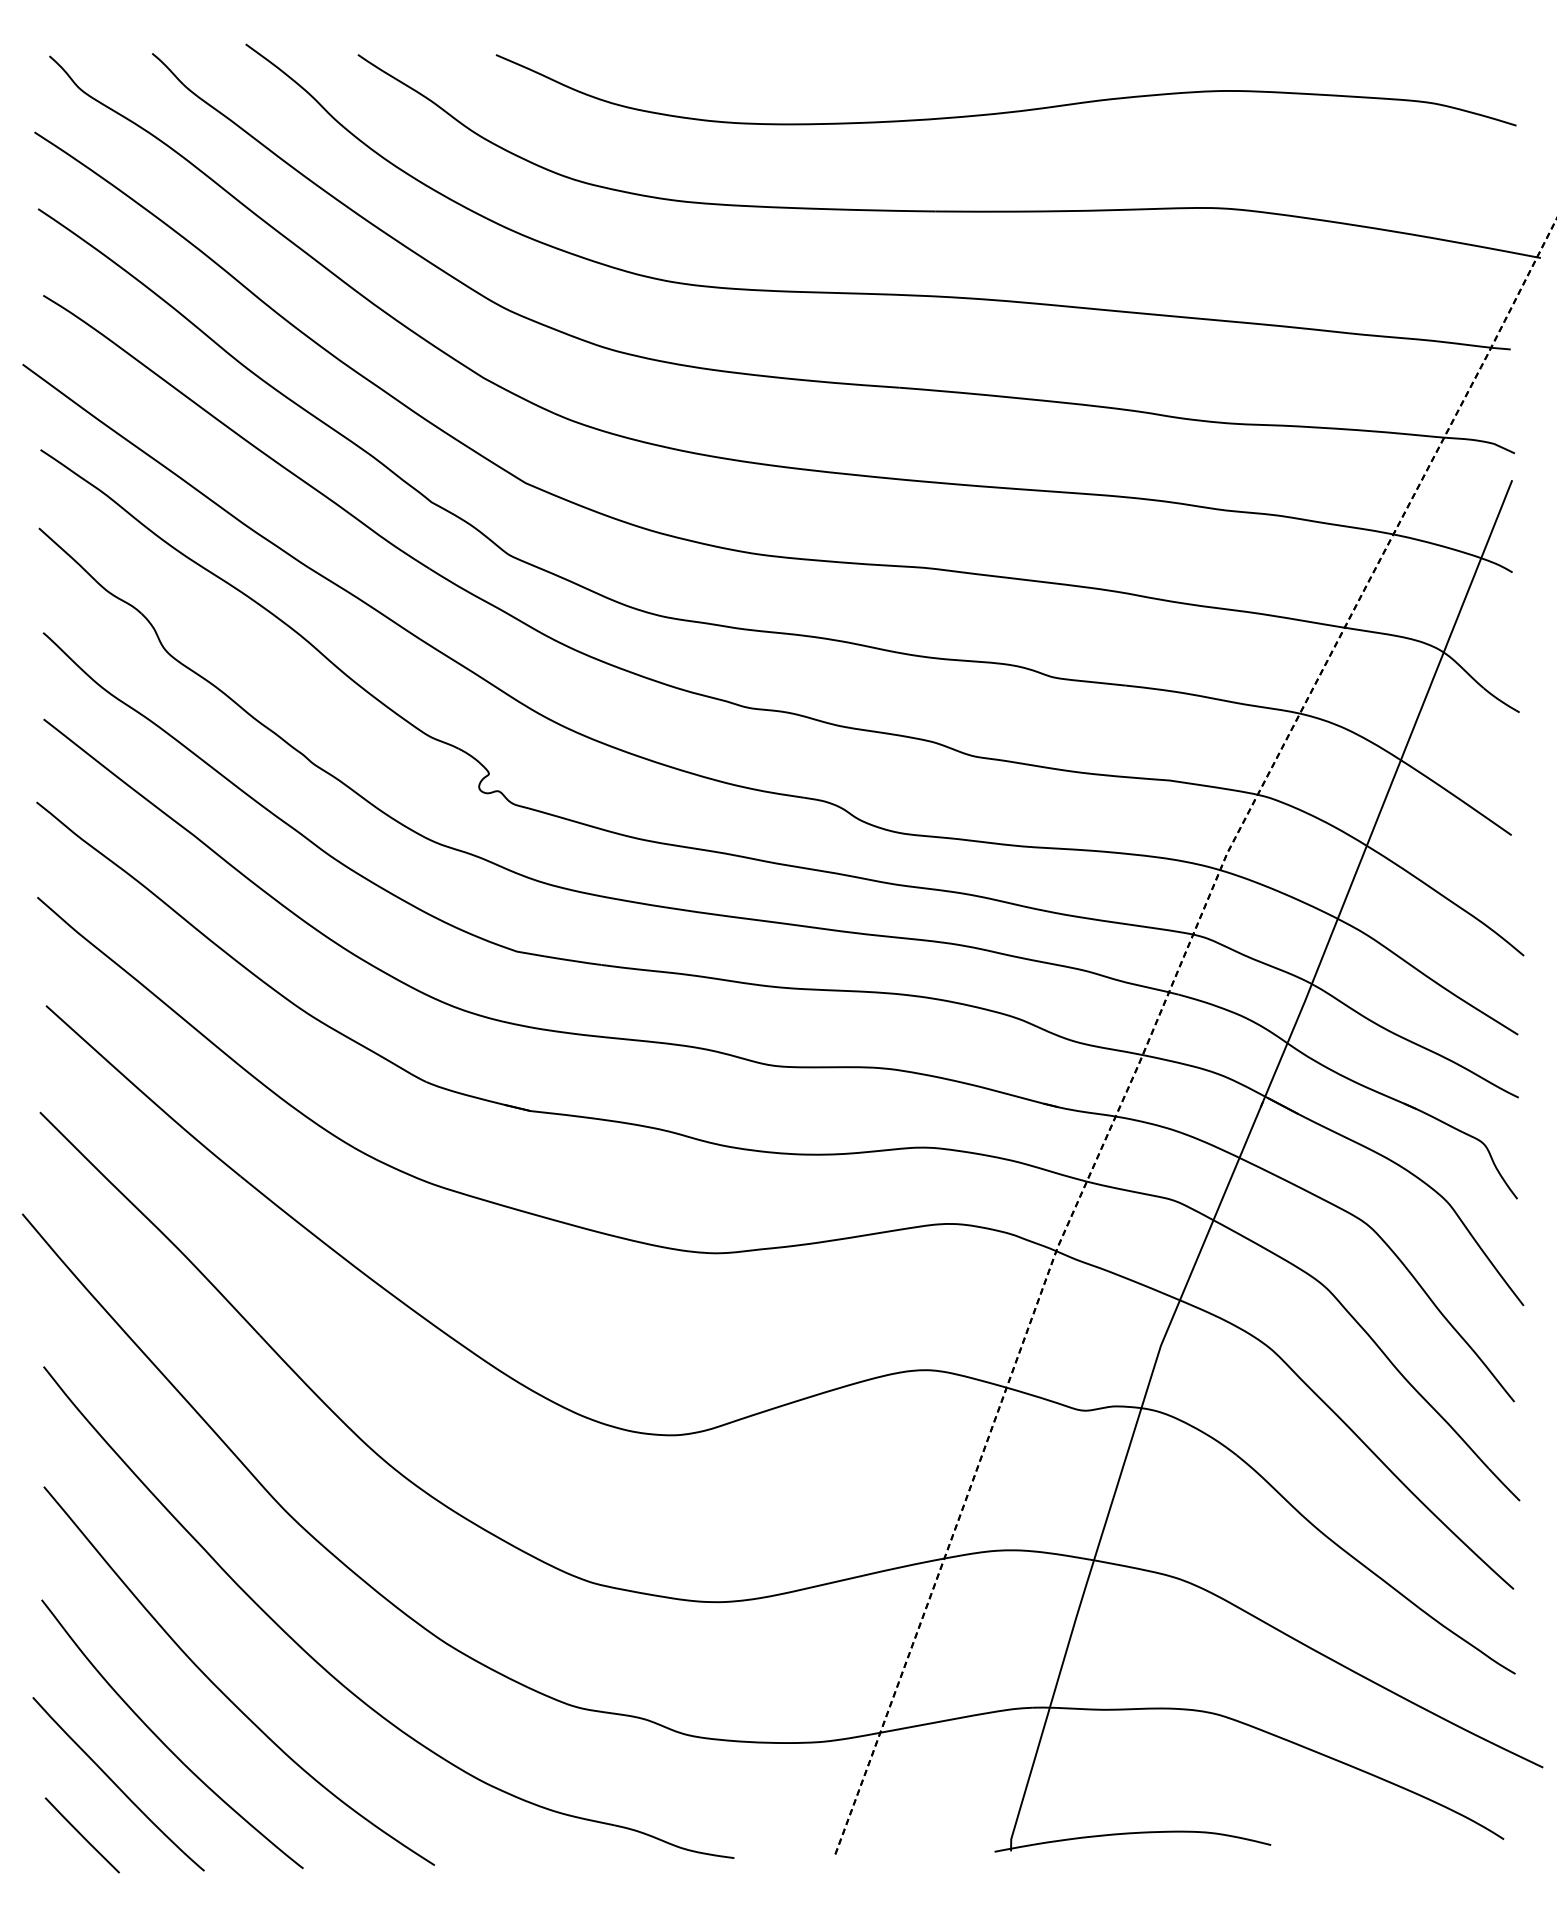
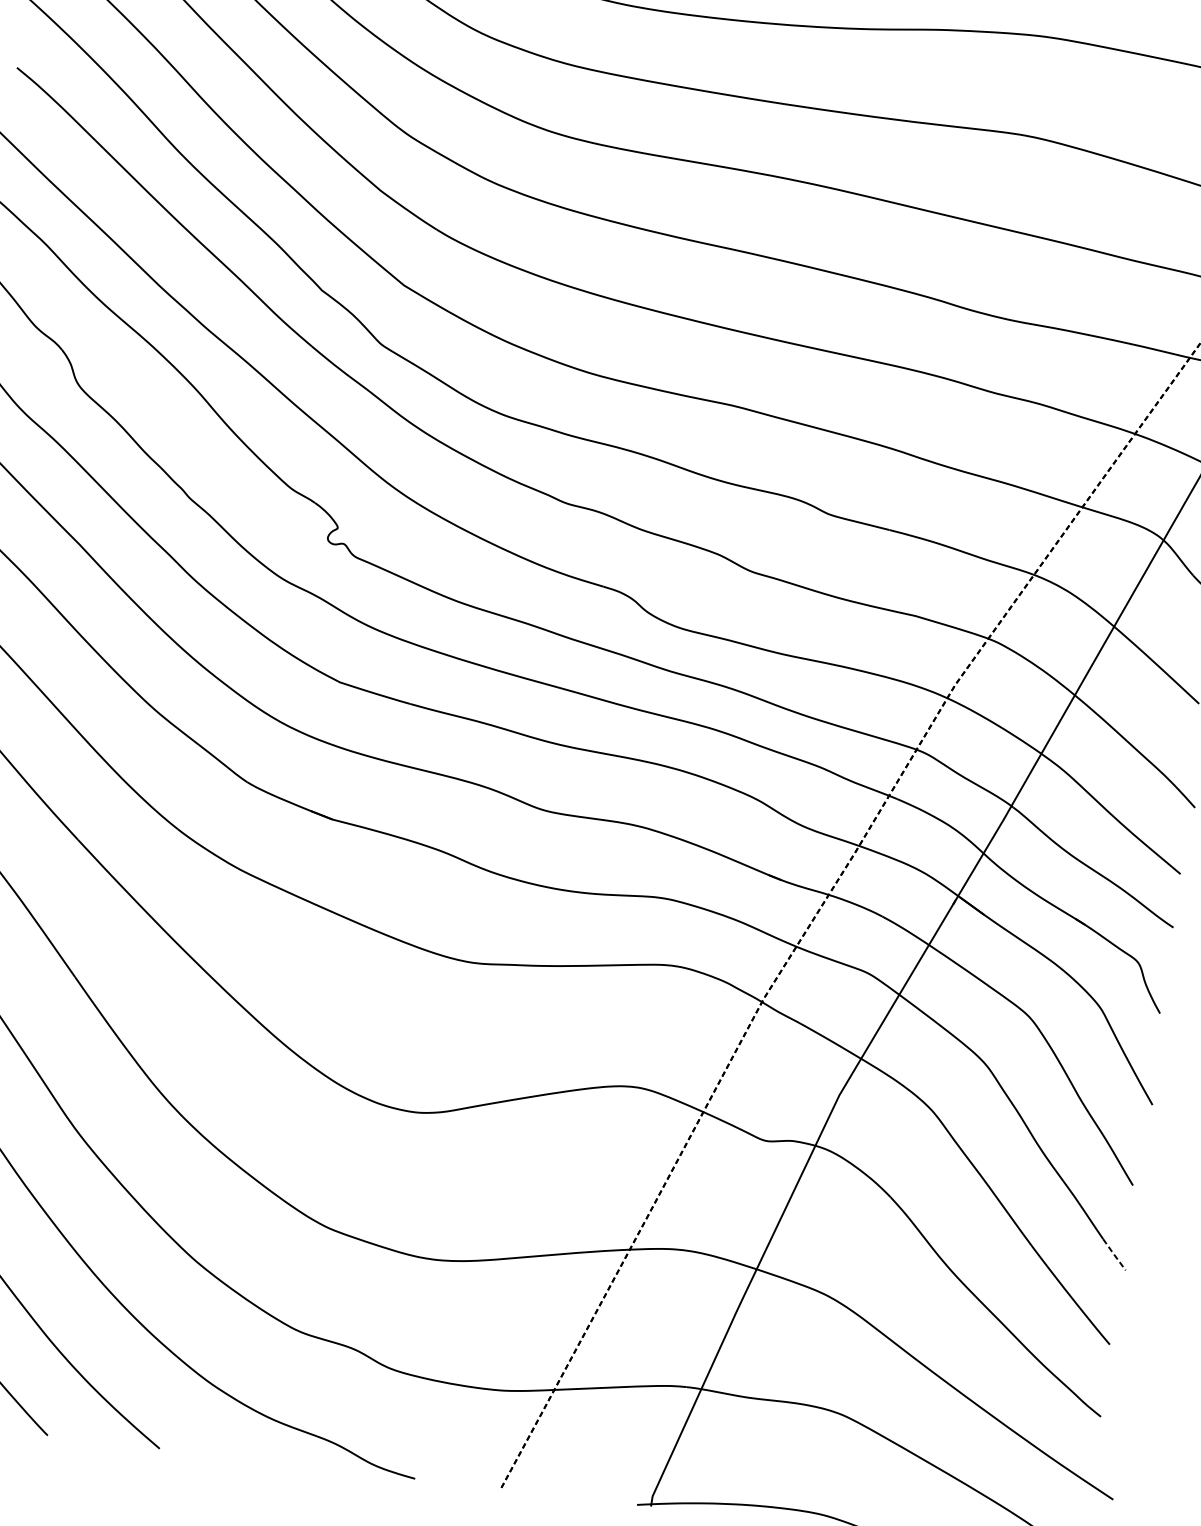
line: (1504, 1485) -> (1114, 1255), solid -> dashed

